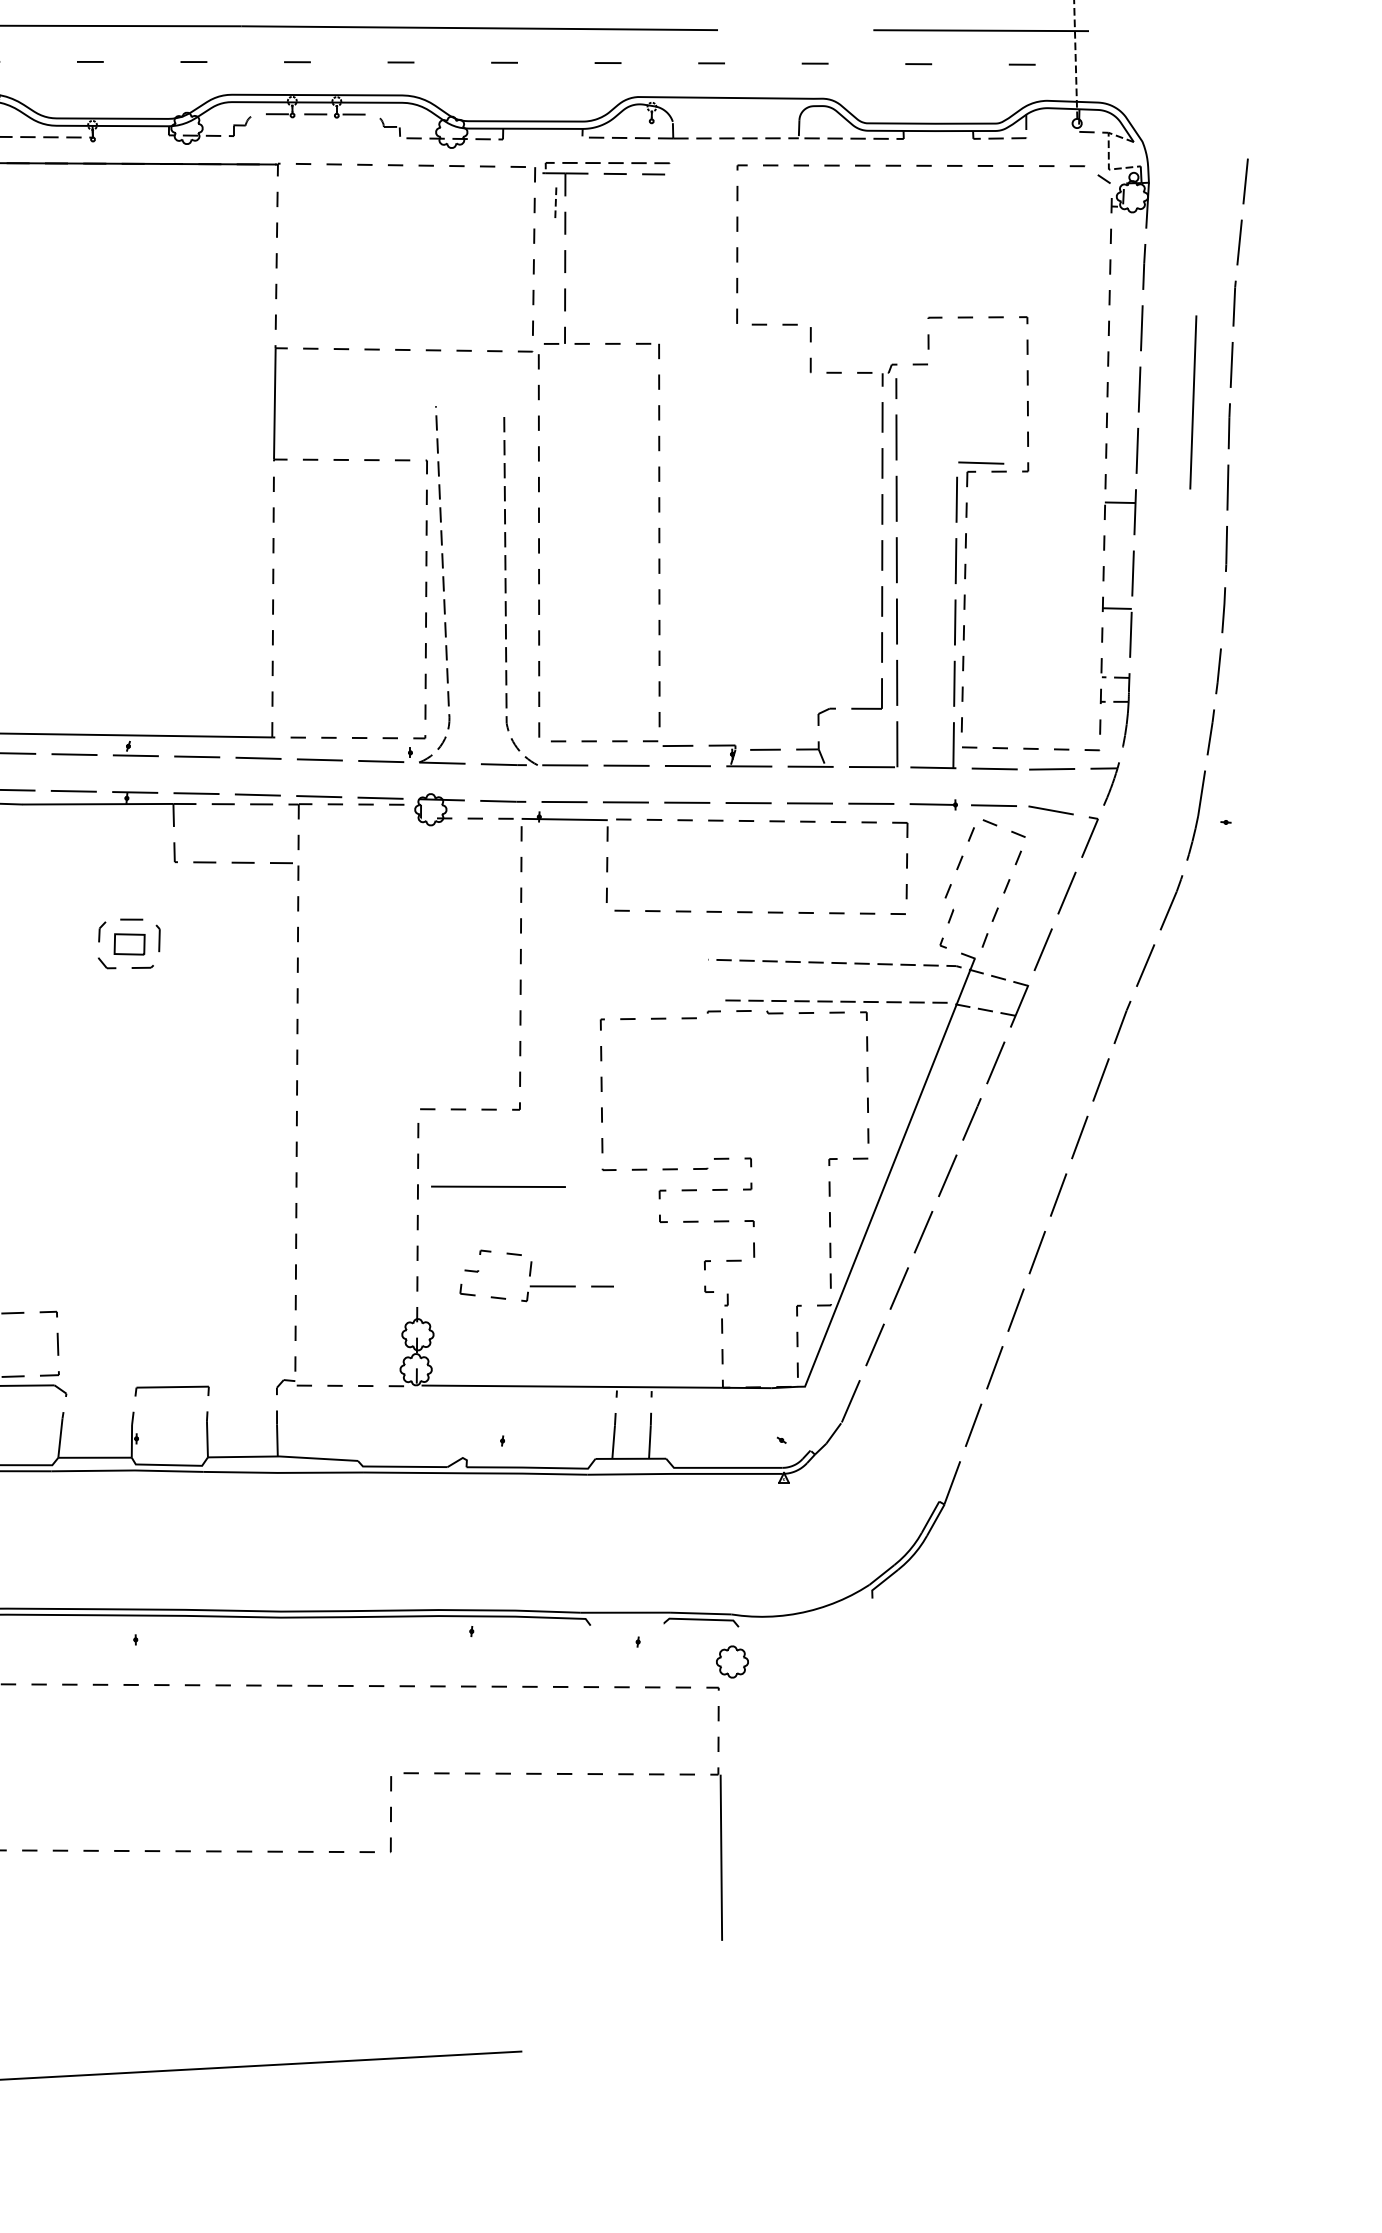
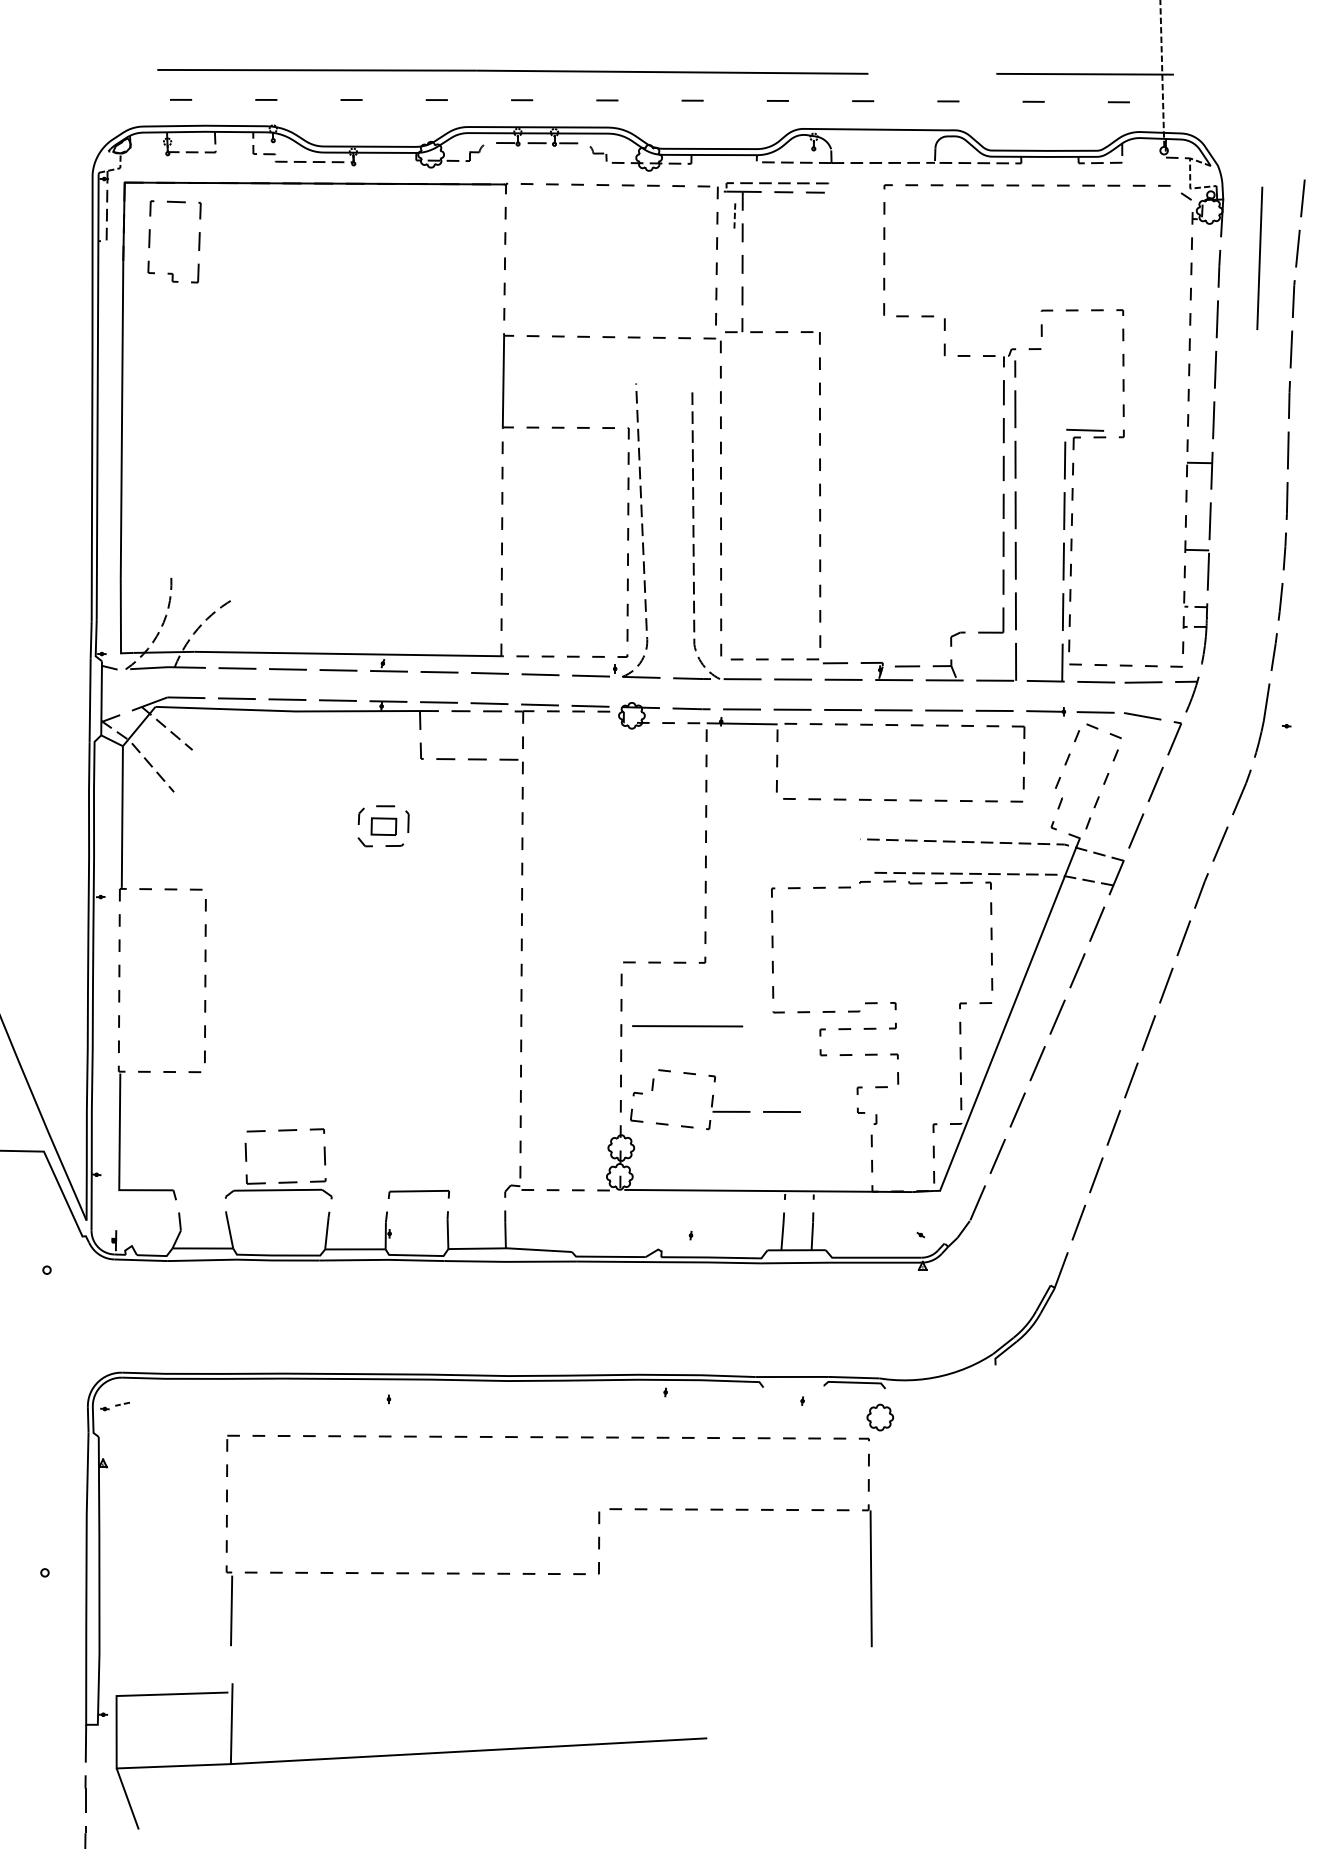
line: (1192, 401) -> (1259, 257), moved
part: (532, 1275) -> (715, 1099), size x1.43

